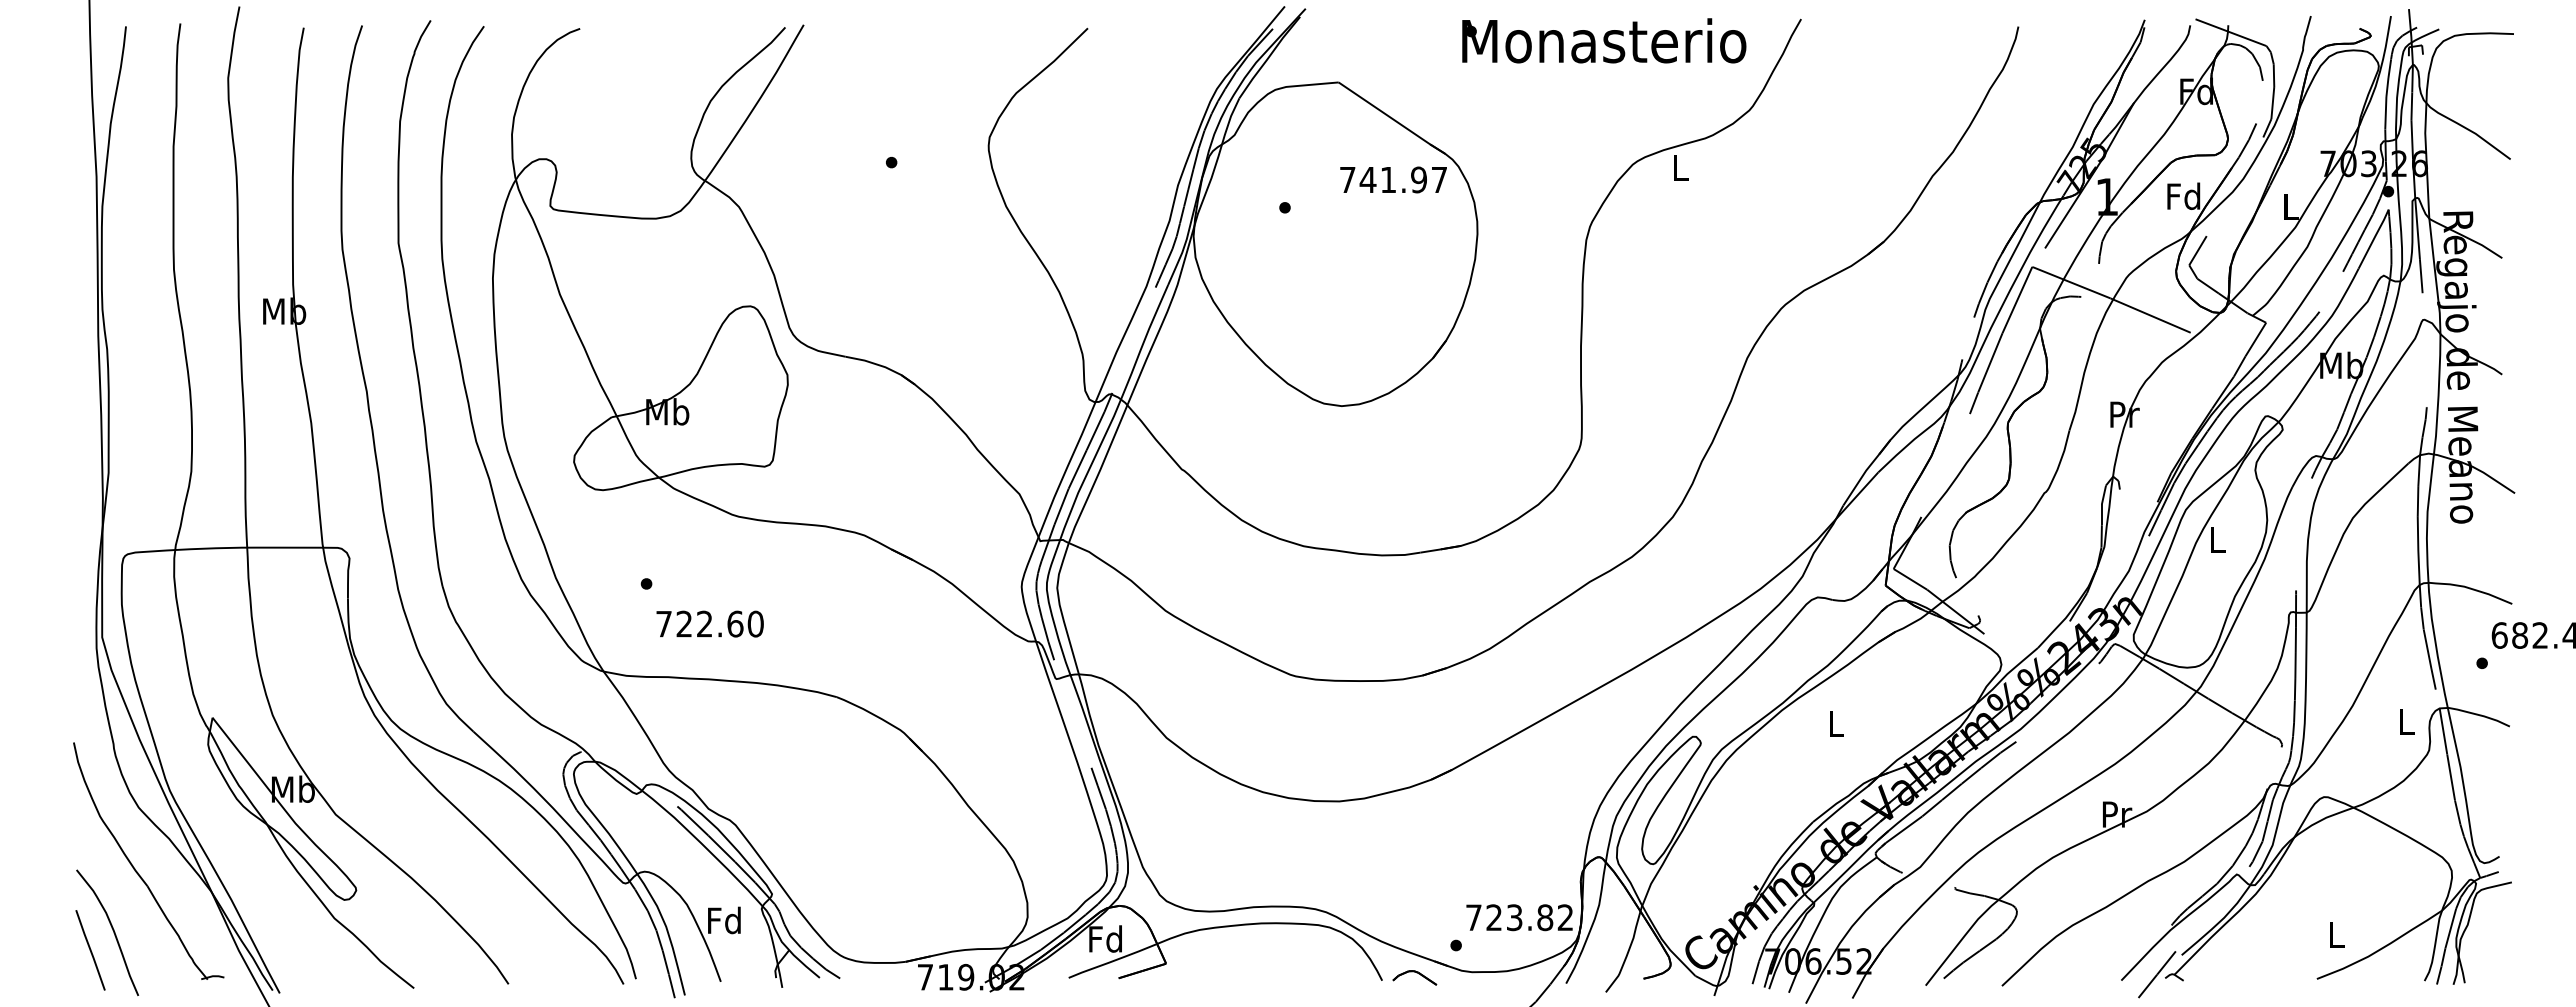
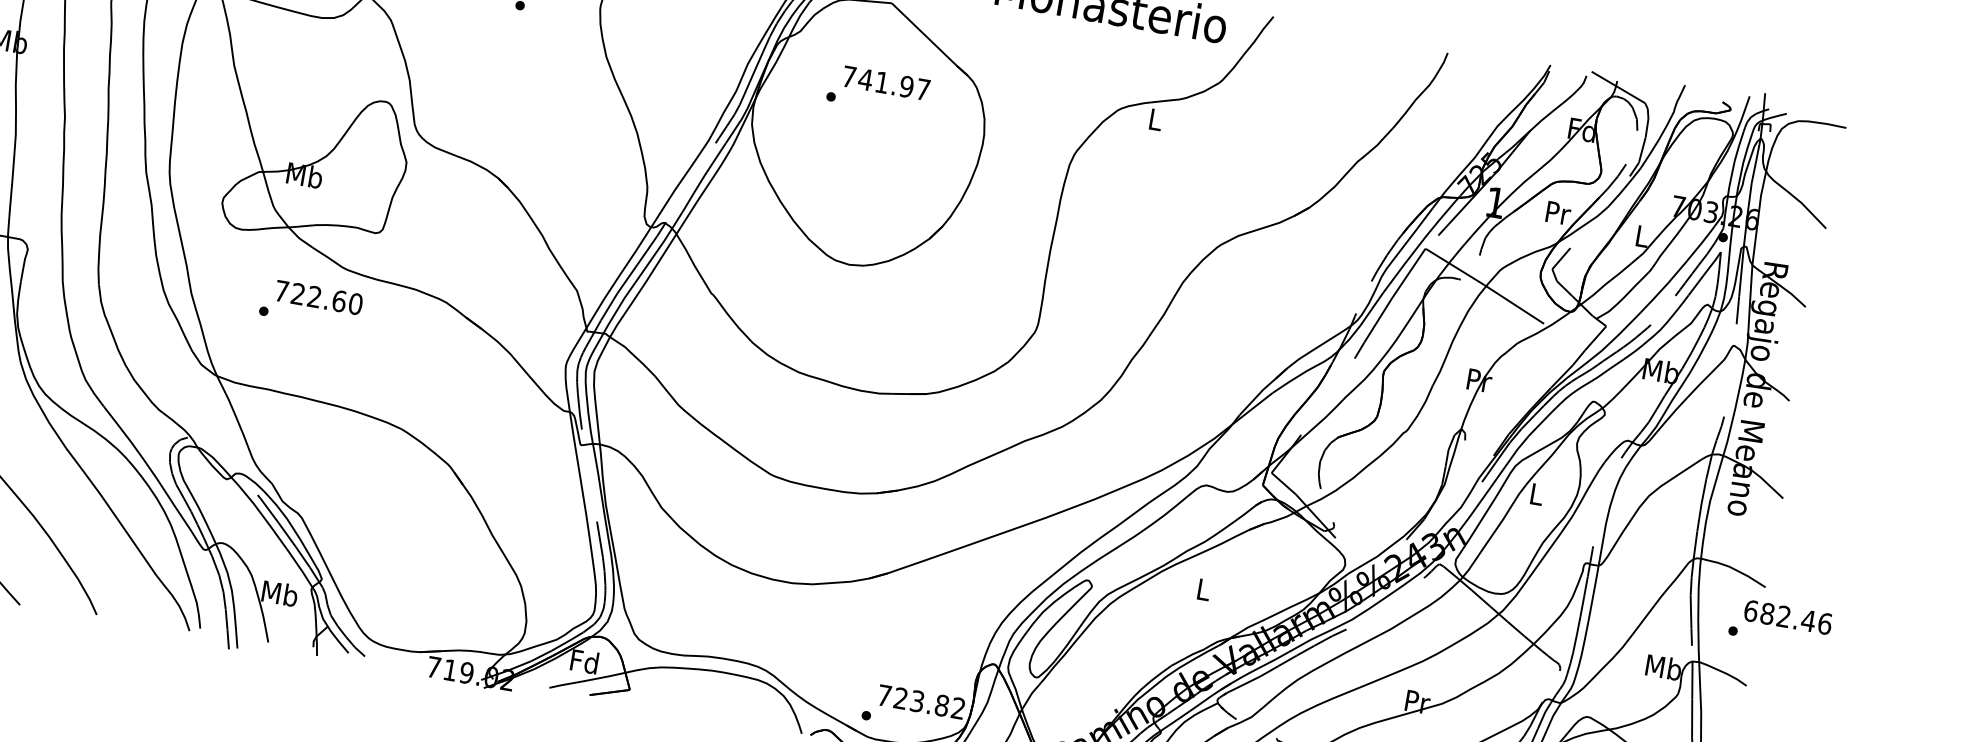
text: (1393, 179) -> (886, 82), moved
text: (2183, 195) -> (1557, 212), Fd -> Pr
text: (709, 623) -> (318, 297), moved
text: (2406, 721) -> (1663, 667), L -> Mb
text: (724, 920) -> (279, 593), Fd -> Mb

